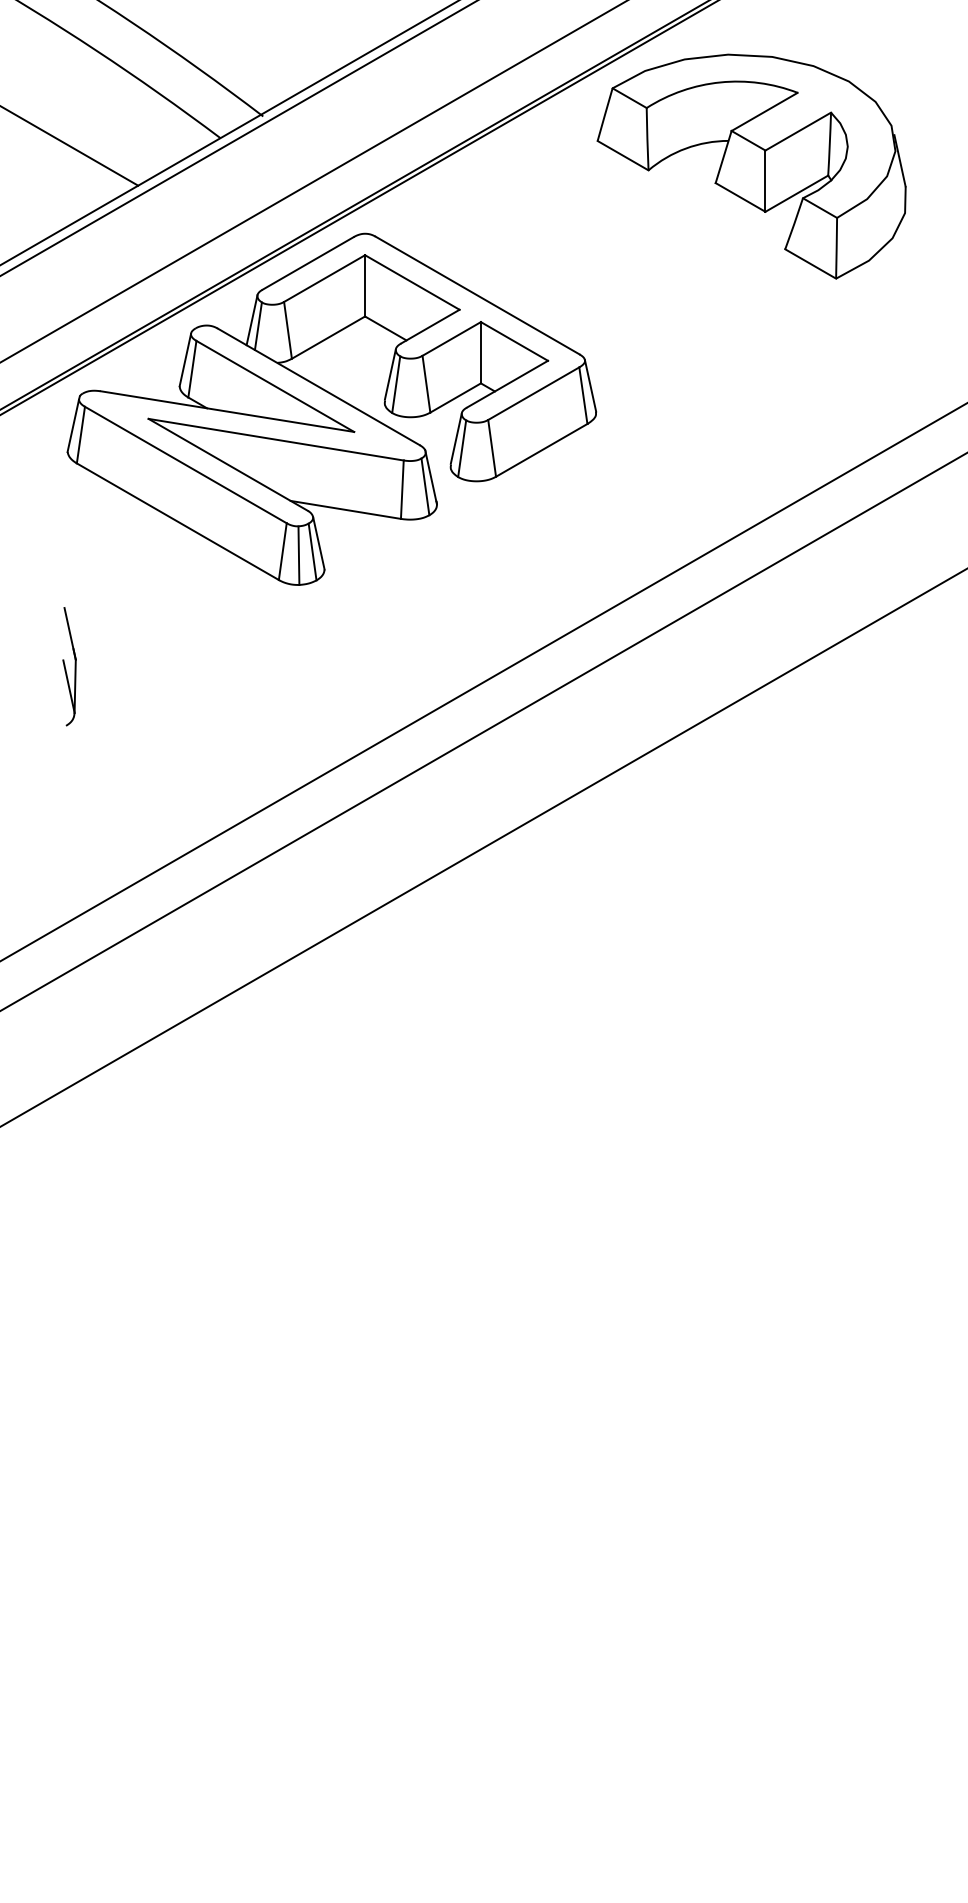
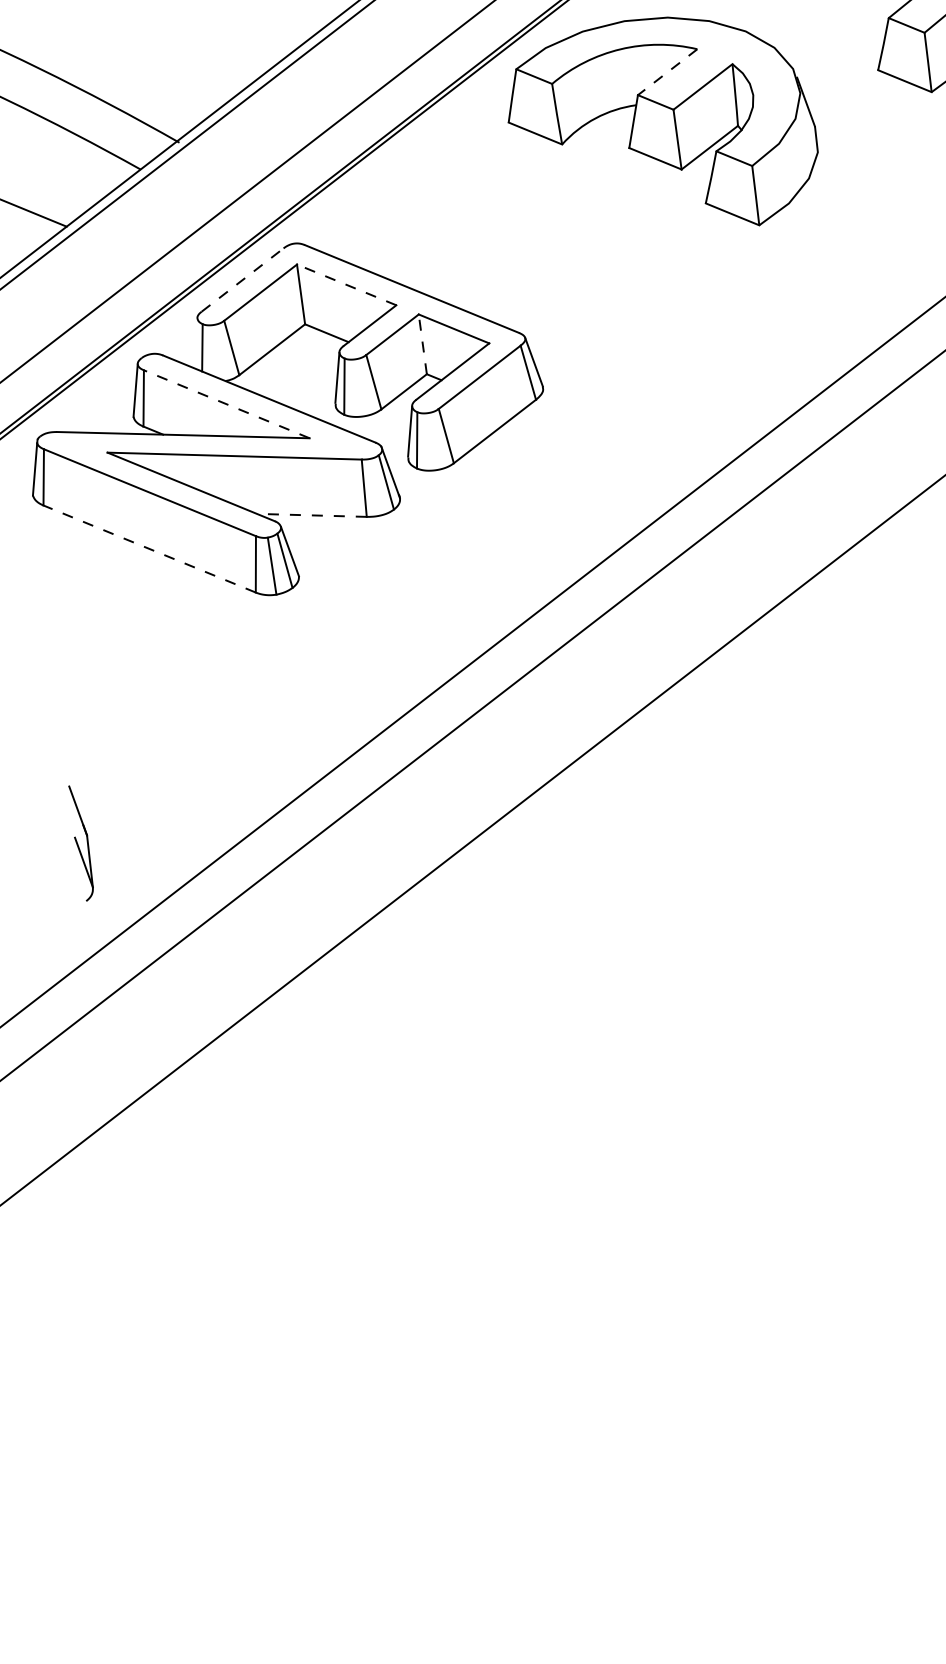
line: (764, 112) -> (667, 72), solid -> dashed
line: (308, 263) -> (242, 280), solid -> dashed
line: (412, 282) -> (346, 284), solid -> dashed
line: (251, 320) -> (194, 343), removed
line: (480, 352) -> (422, 344), solid -> dashed
line: (274, 386) -> (226, 404), solid -> dashed
line: (345, 509) -> (311, 515), solid -> dashed
line: (177, 521) -> (149, 548), solid -> dashed
part: (69, 666) -> (81, 842), moved

